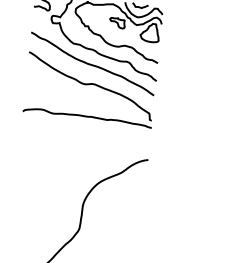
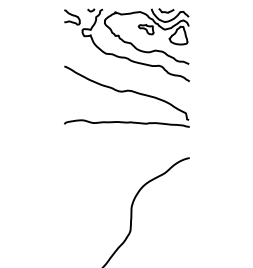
curve: (92, 64) -> (126, 71), removed

